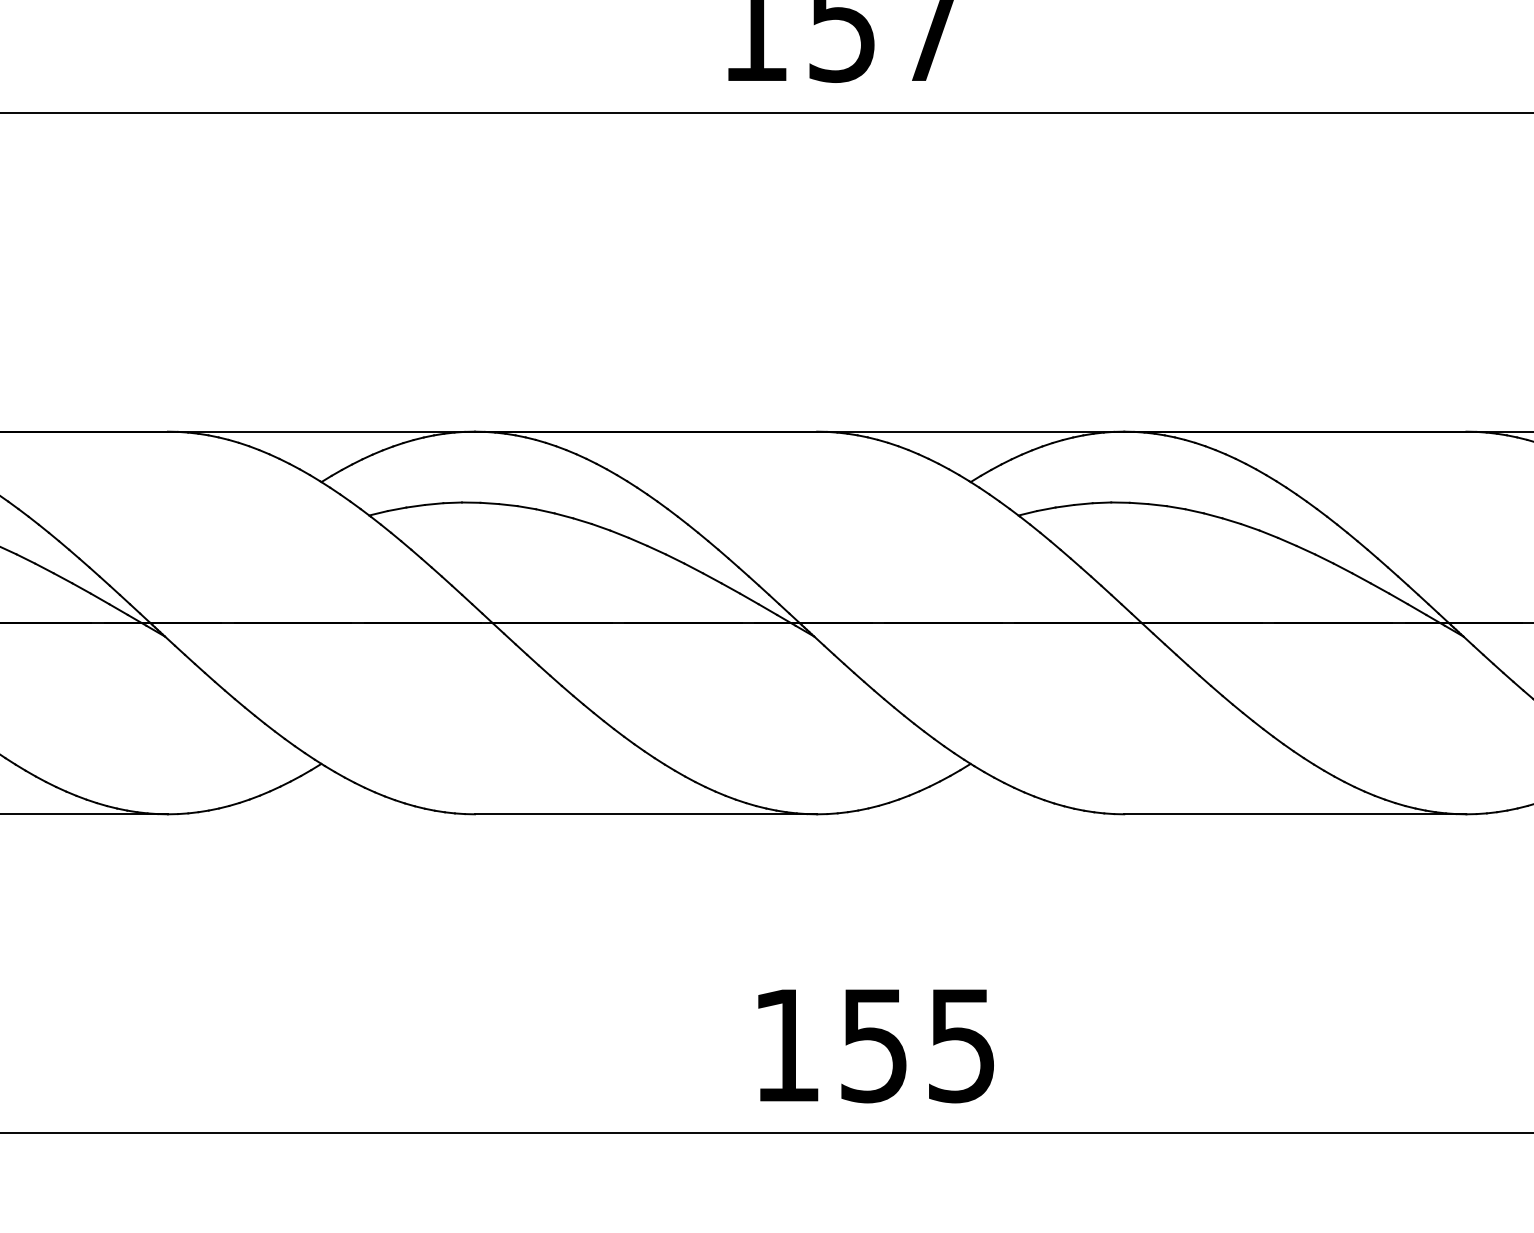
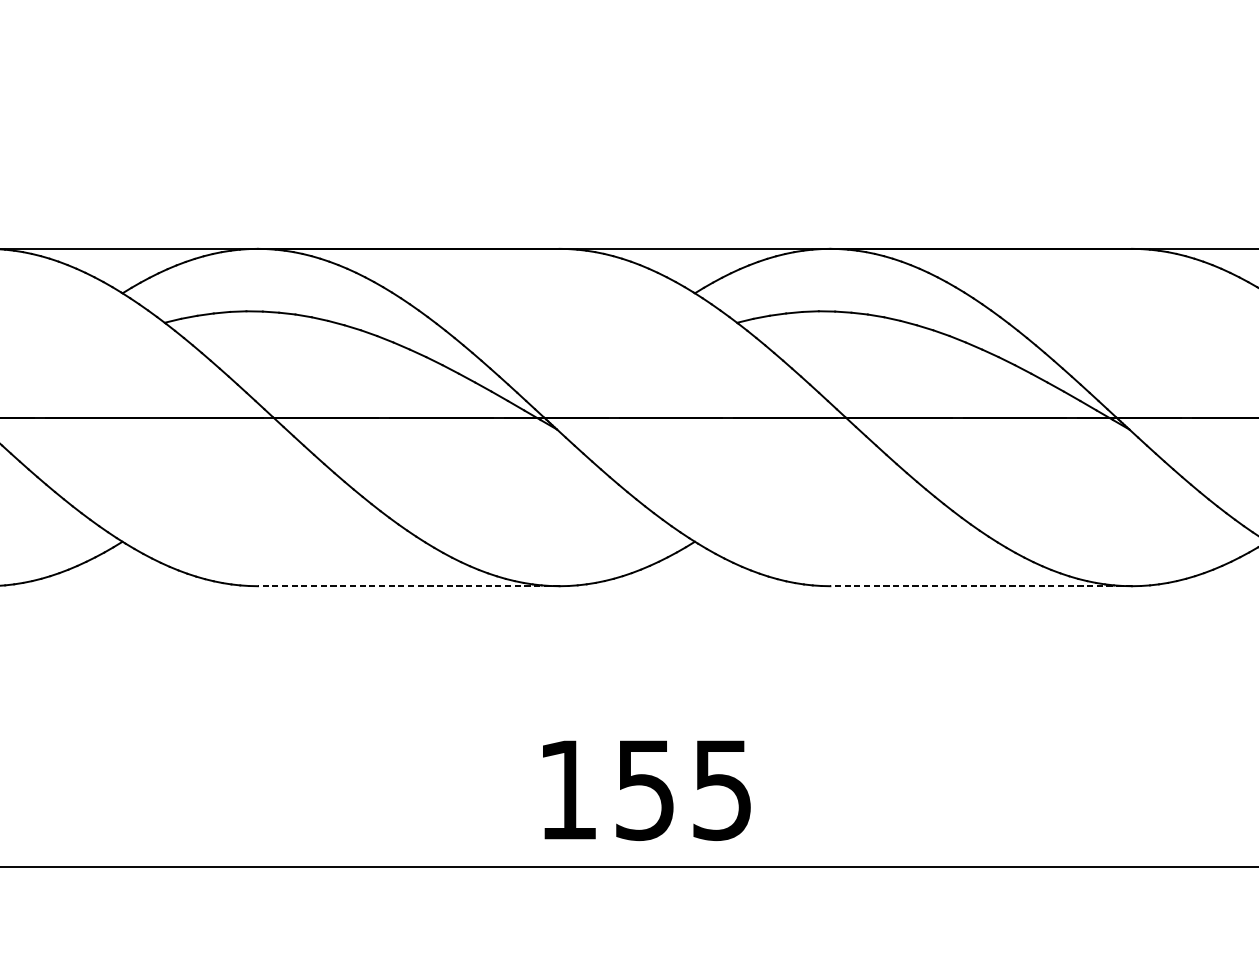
line: (645, 814) -> (408, 586), solid -> dashed
line: (1294, 814) -> (980, 586), solid -> dashed
text: (875, 1046) -> (646, 790), moved

